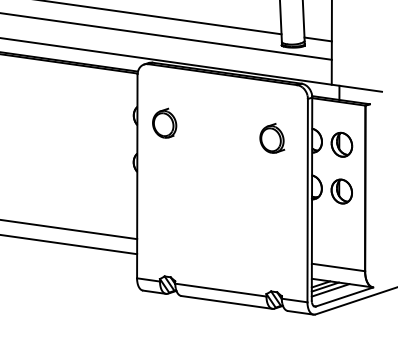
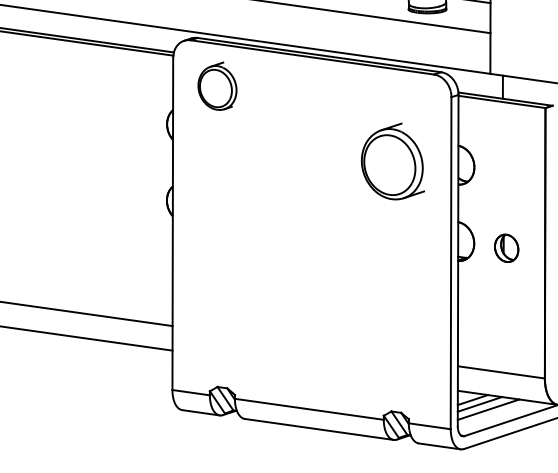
part: (164, 122) -> (217, 84), moved
part: (272, 138) -> (393, 161), size x1.6
part: (341, 144) -> (506, 171), removed
part: (341, 191) -> (506, 248), size x0.7

